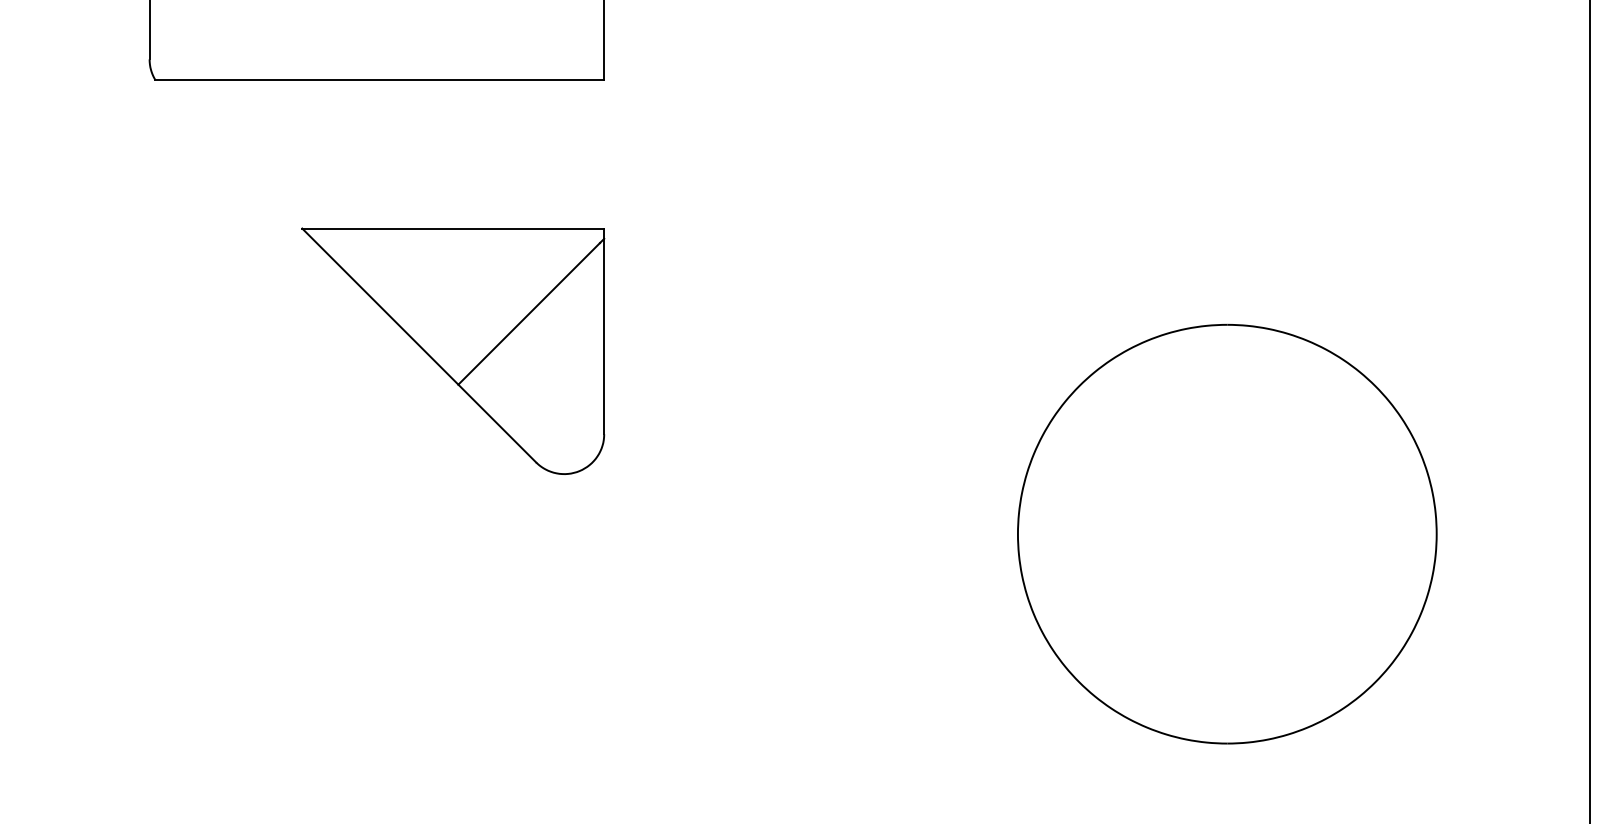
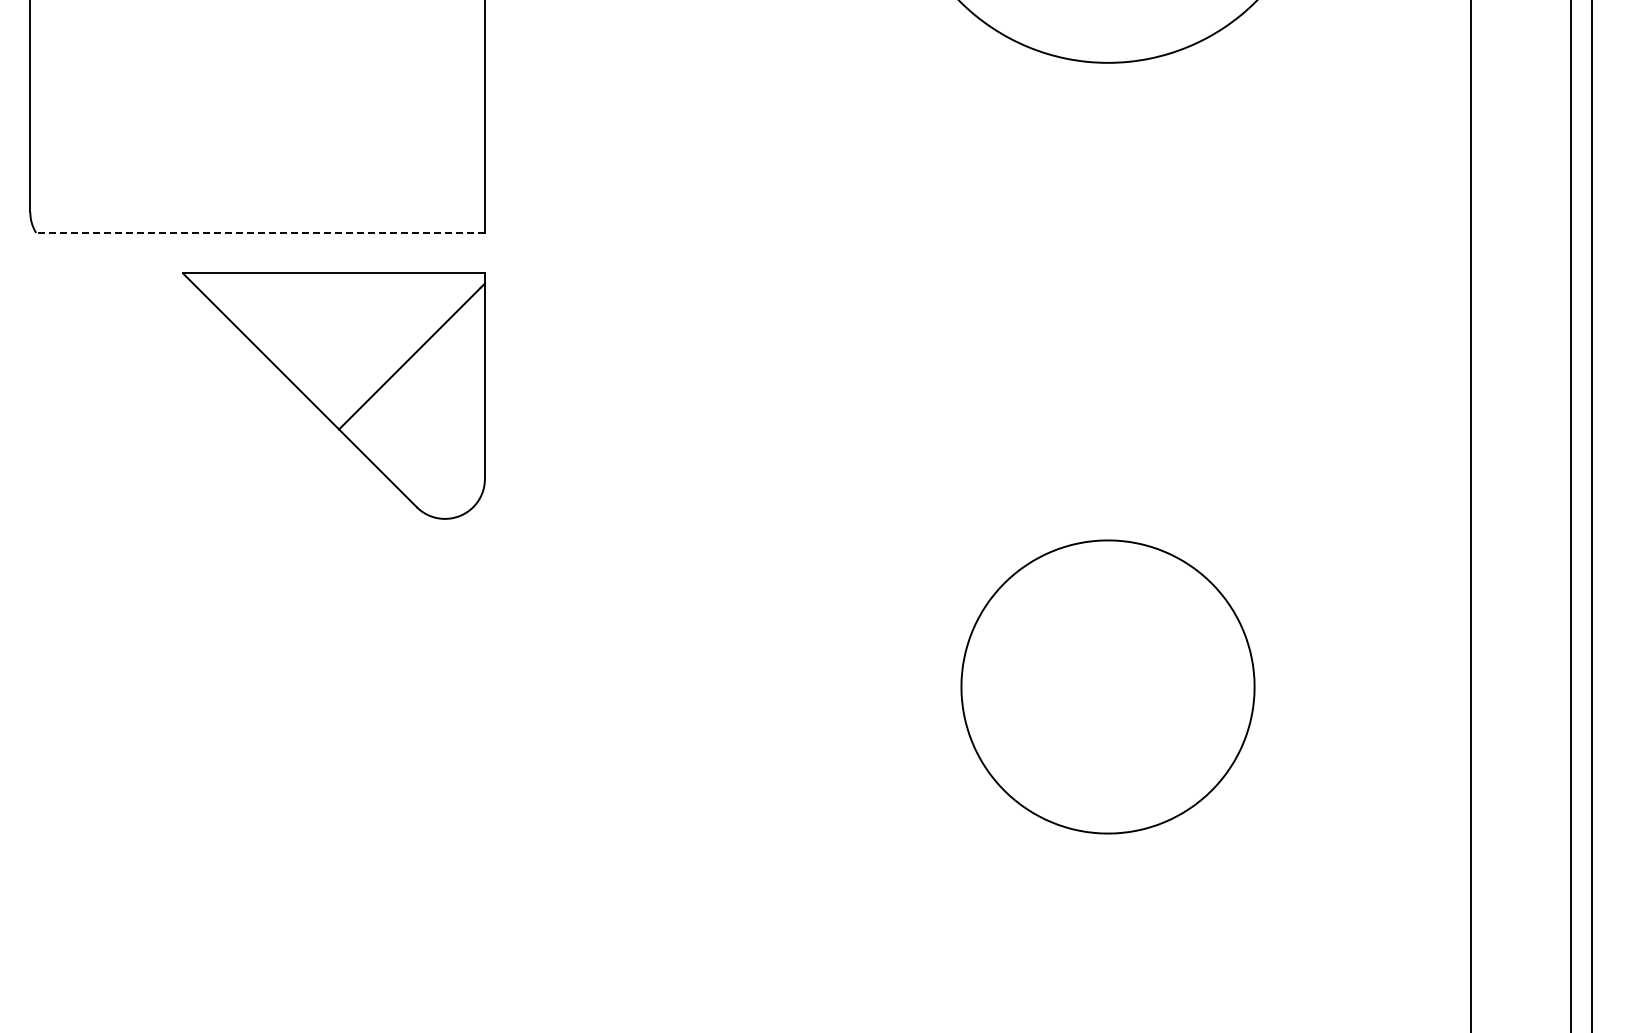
line: (379, 79) -> (260, 232), solid -> dashed
part: (452, 350) -> (333, 395), moved
part: (1226, 533) -> (1107, 686), size x0.7

